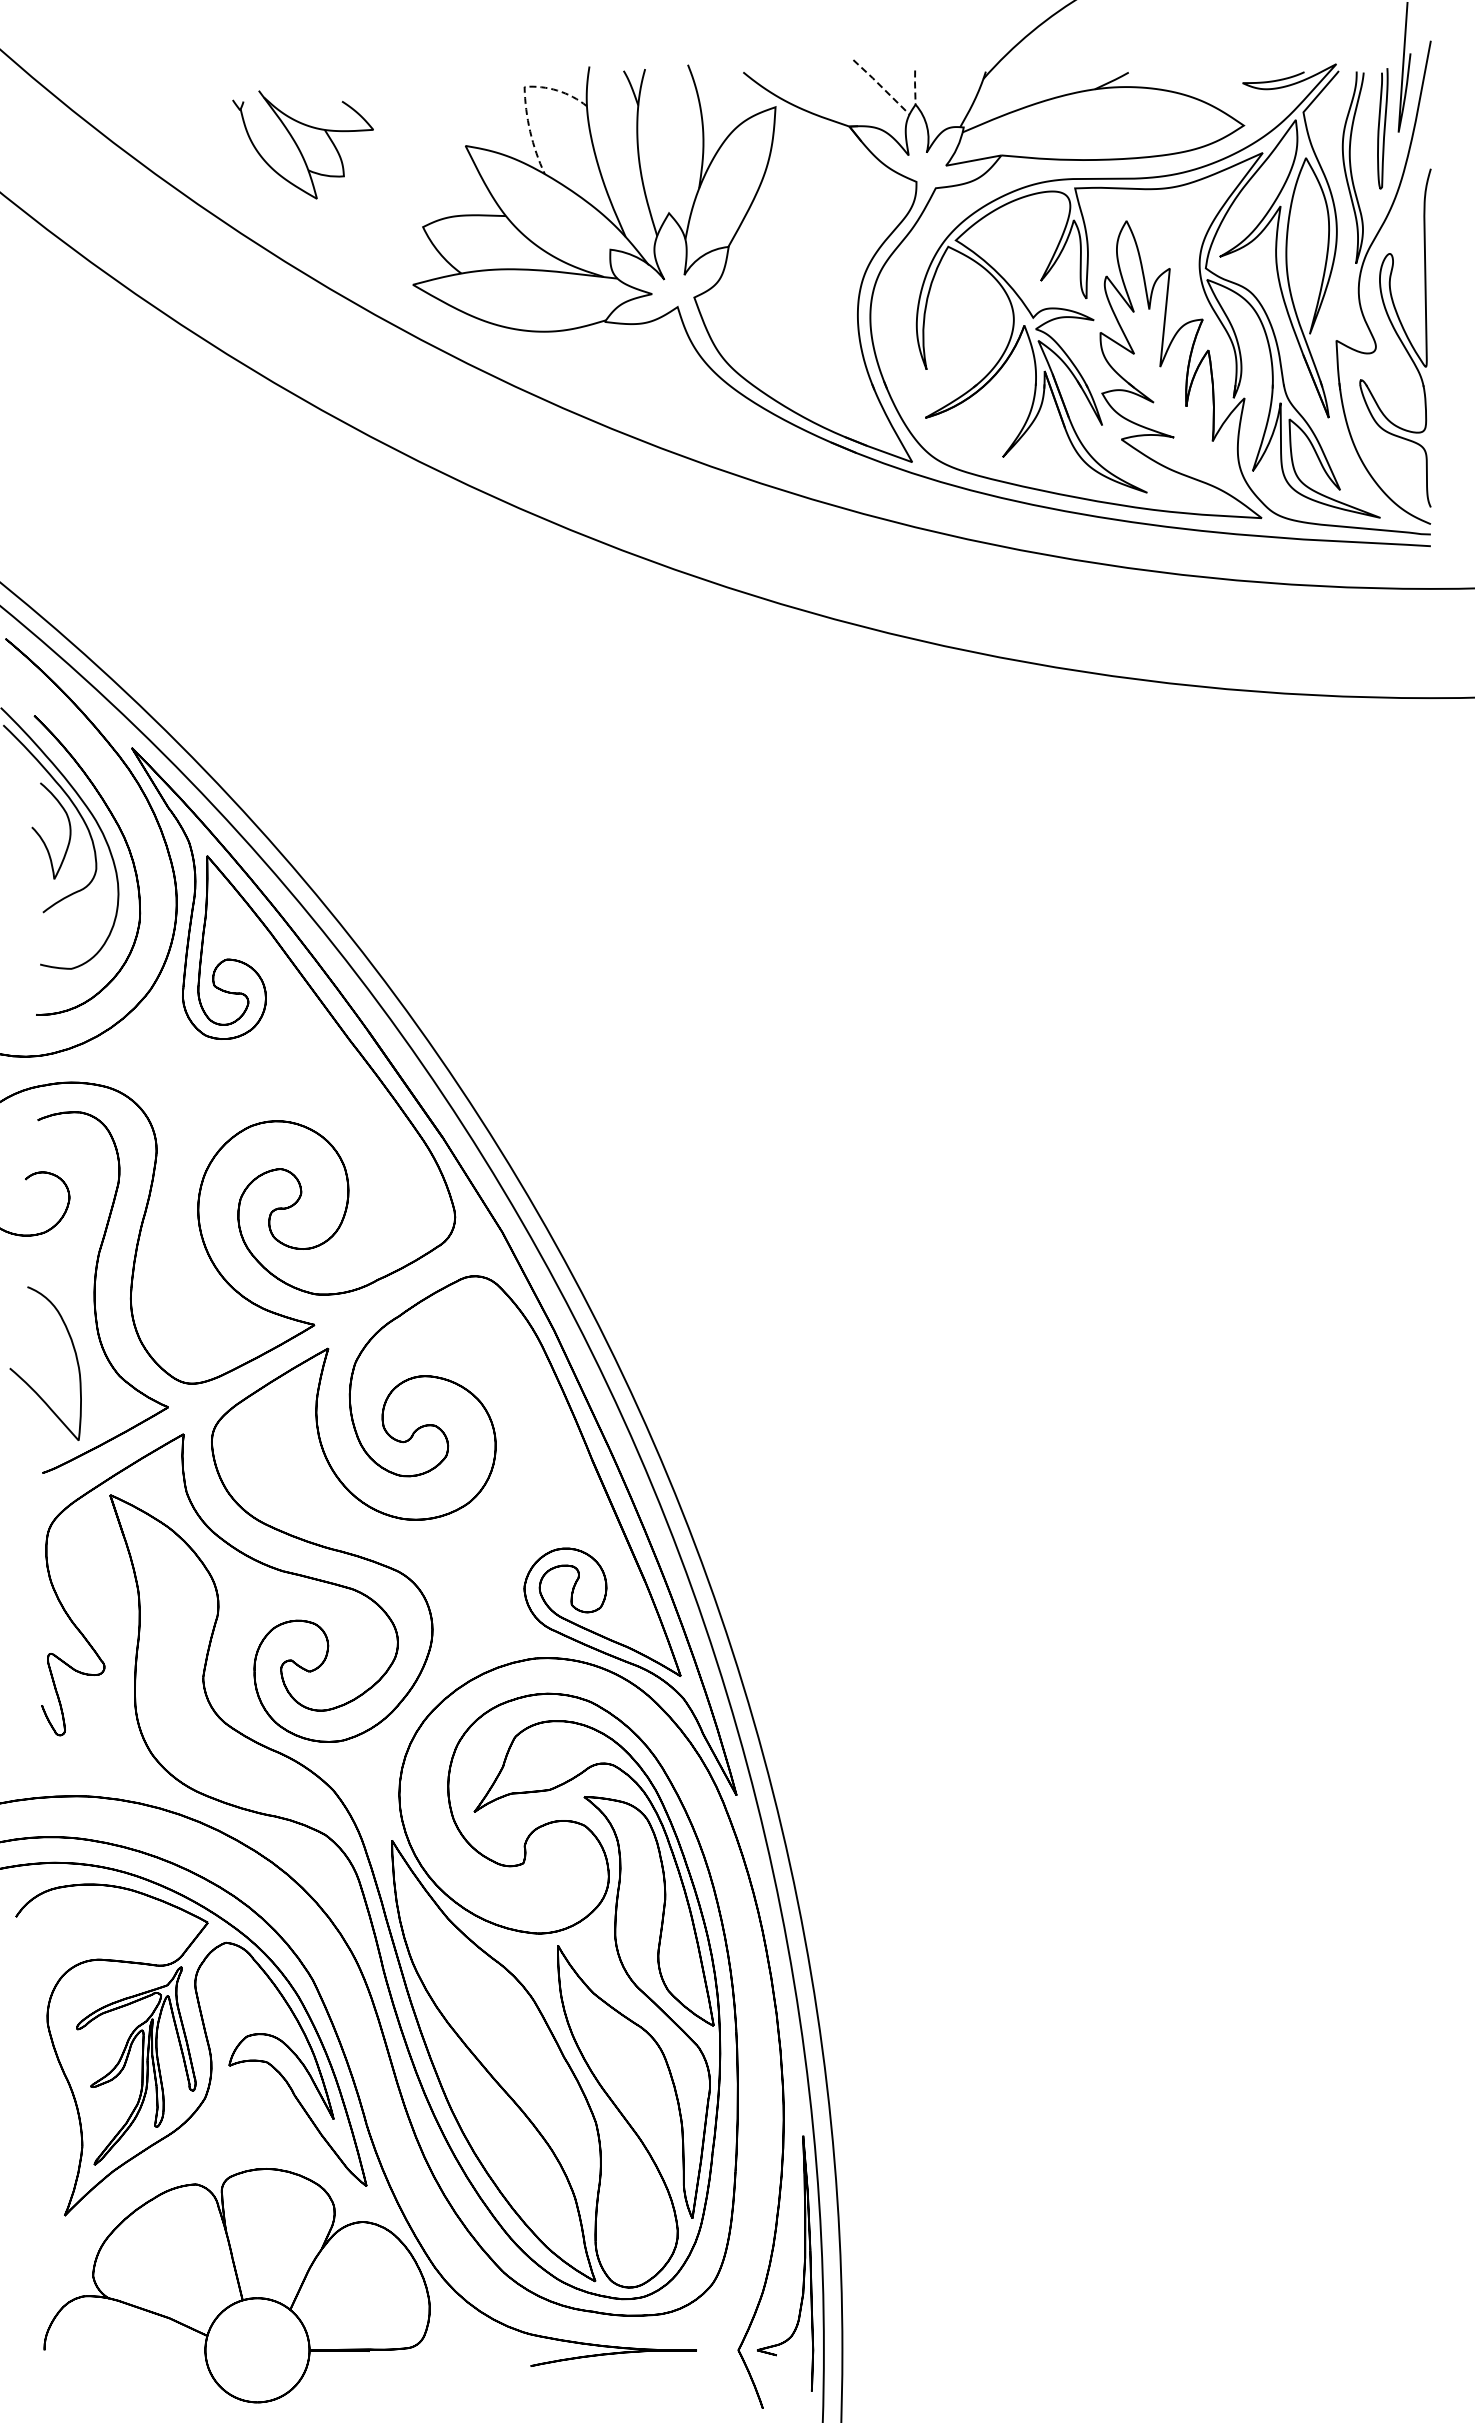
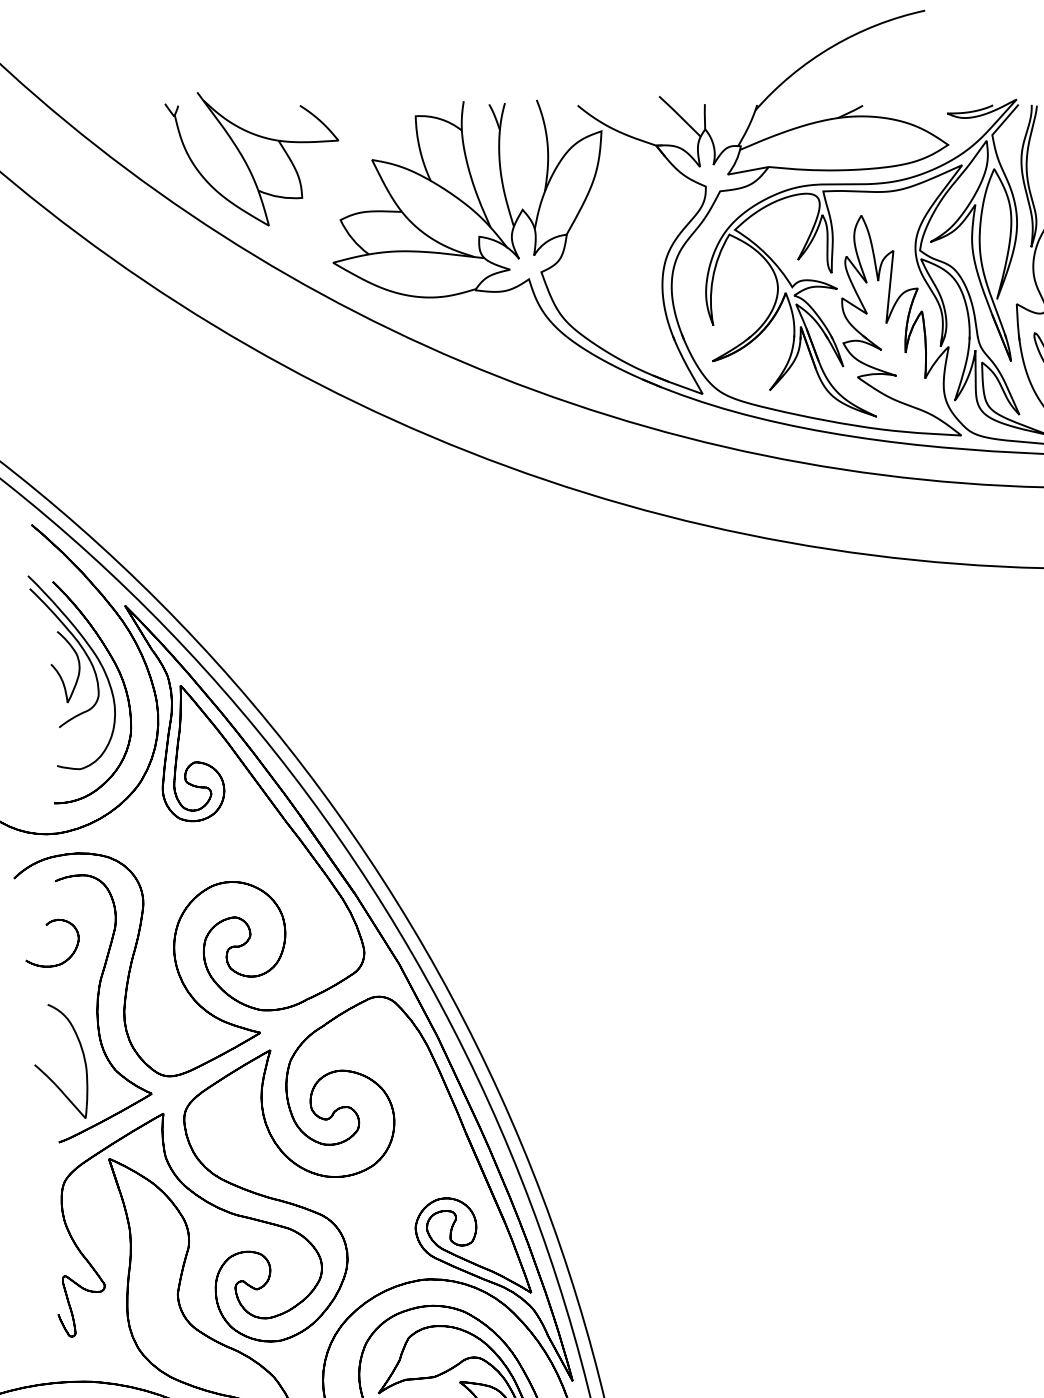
line: (881, 86) -> (679, 115), dashed -> solid
line: (915, 86) -> (705, 115), dashed -> solid
line: (525, 98) -> (416, 124), dashed -> solid
part: (302, 144) -> (251, 158), size x1.67

